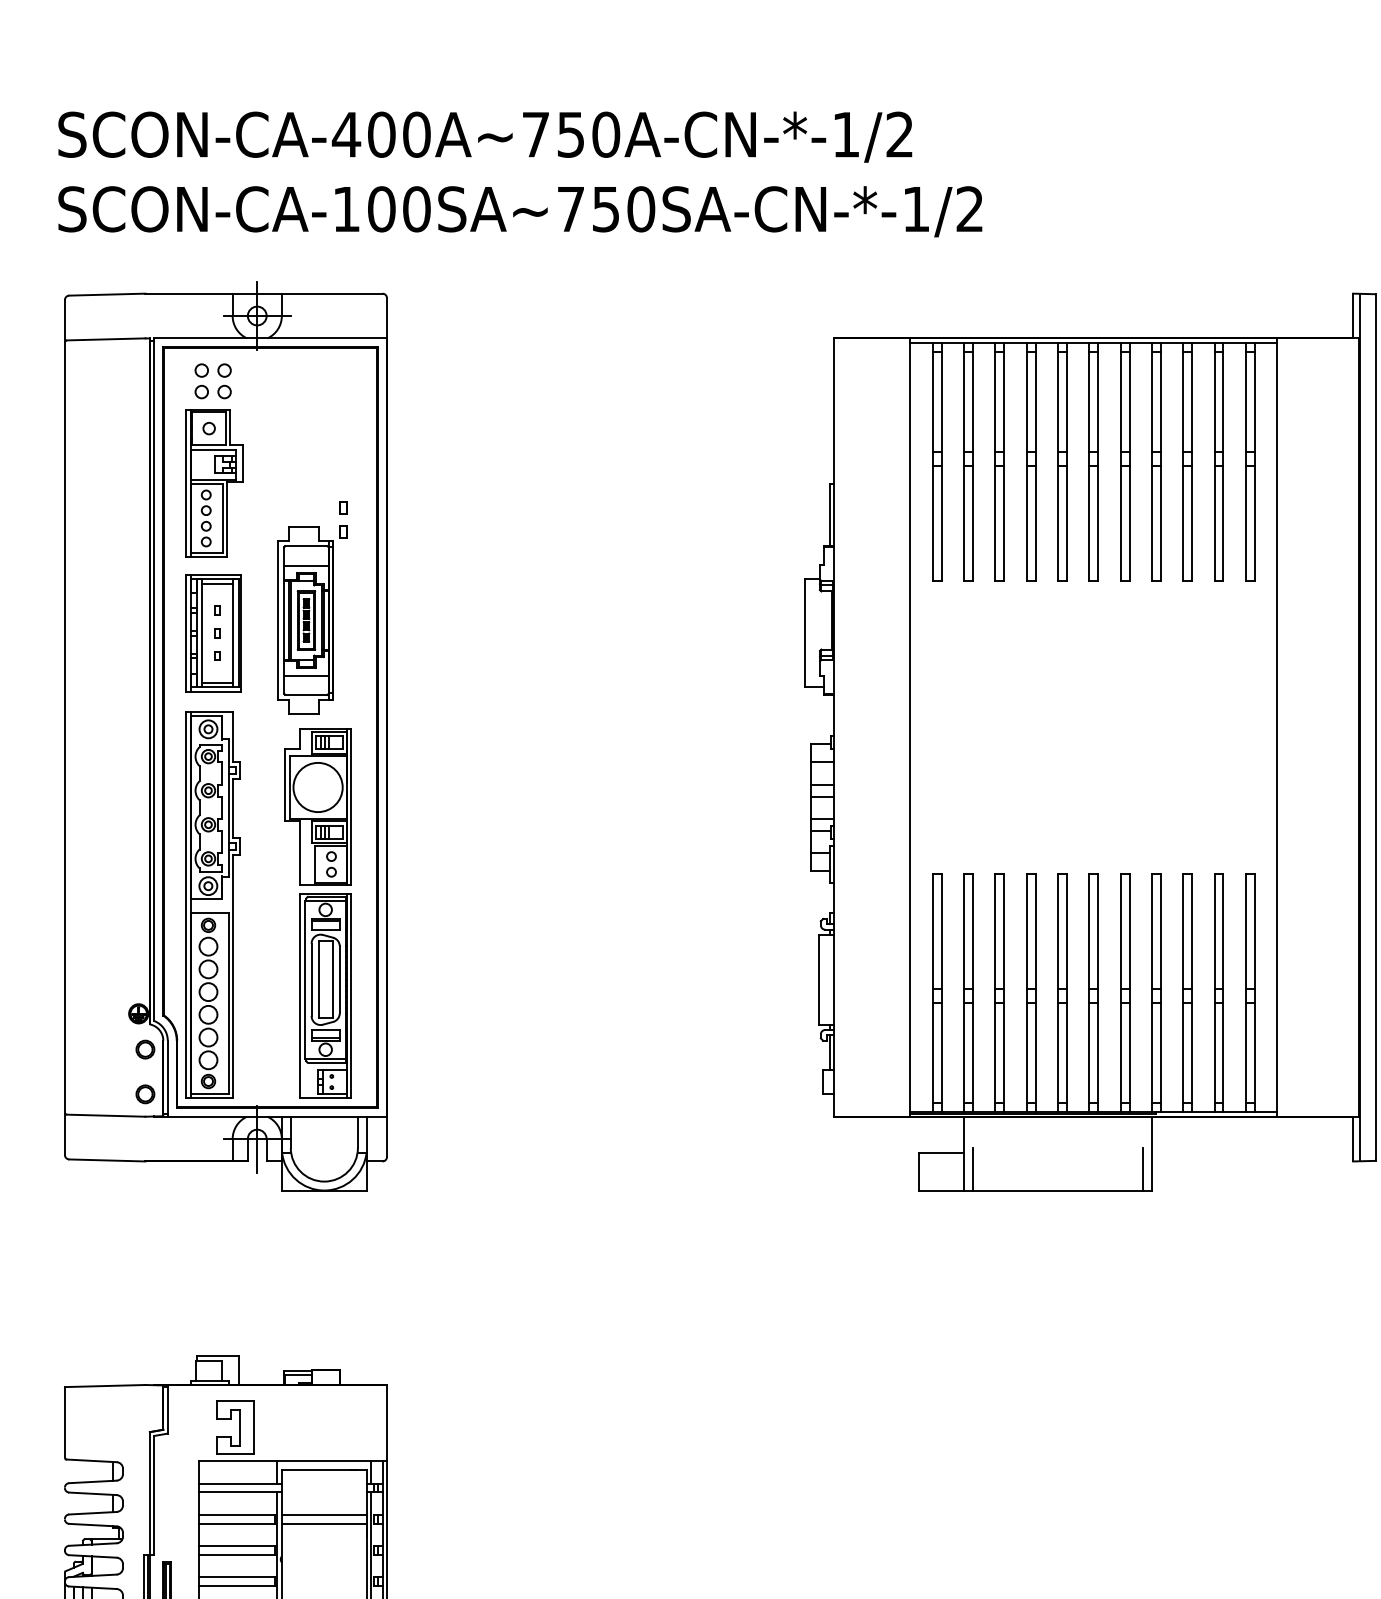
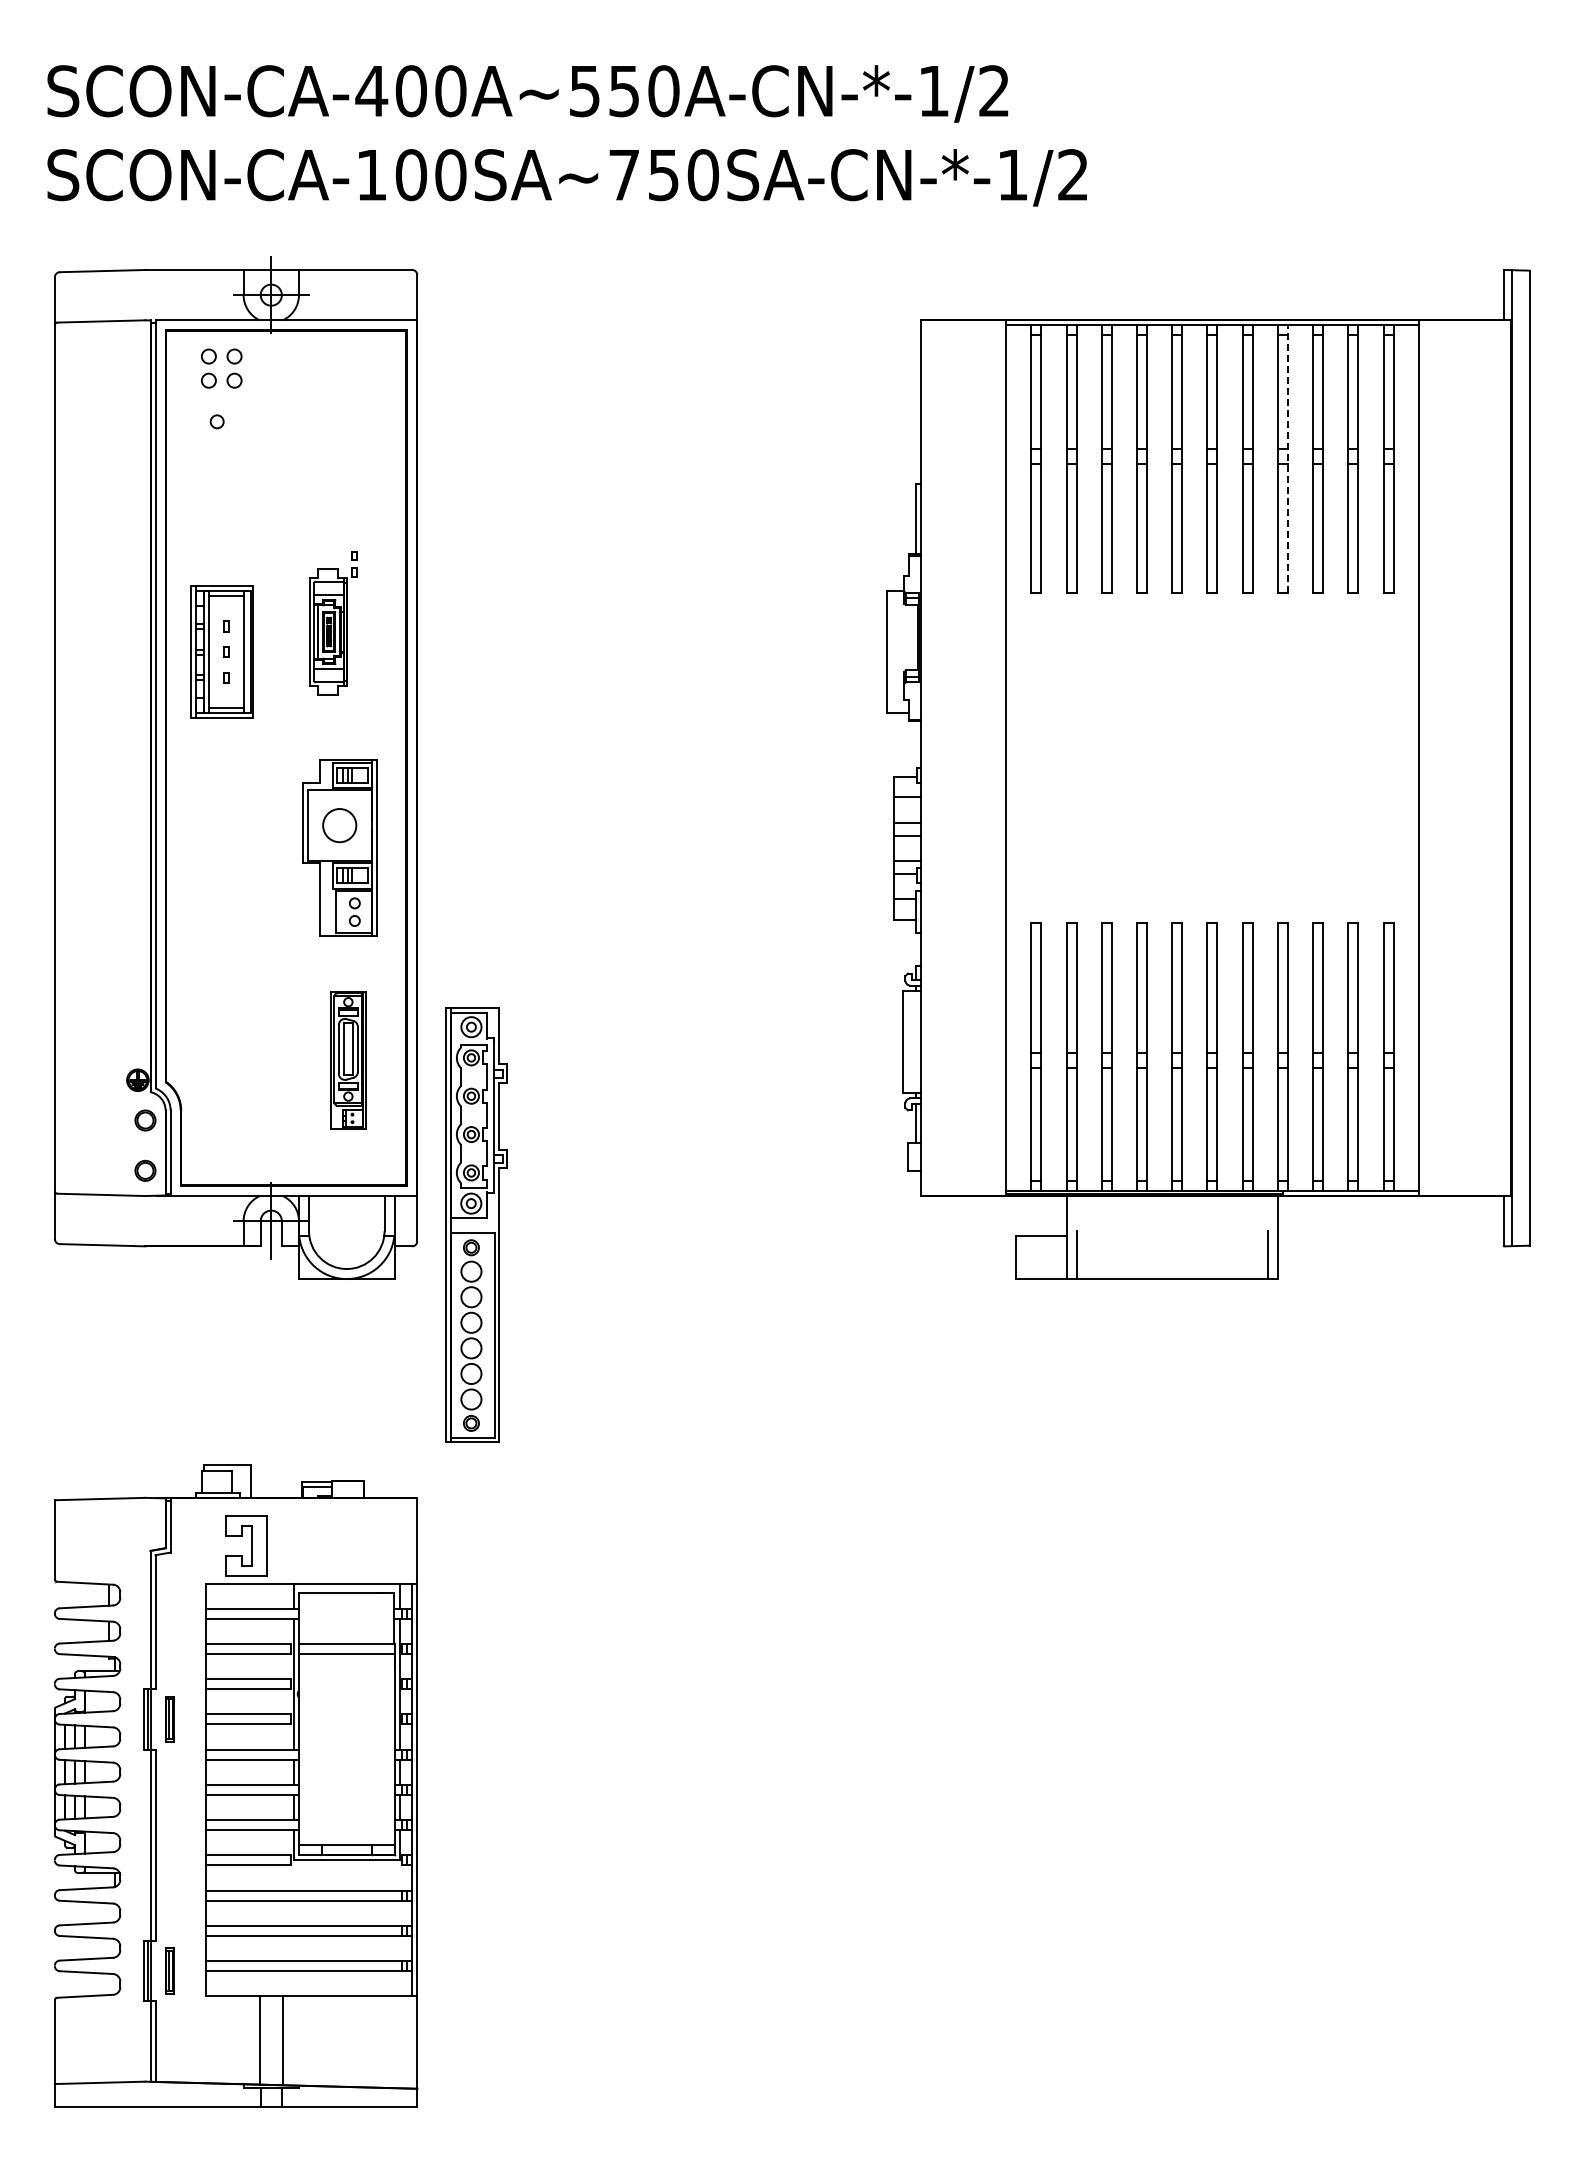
text: (535, 135) -> (584, 91), SCON-CA-400A~750A-CN-*-1/2 -> SCON-CA-400A~550A-CN-*-1/2
line: (1160, 462) -> (1287, 459), solid -> dashed
part: (214, 482) -> (223, 482), removed
part: (311, 607) -> (332, 623), size x0.6
circle: (317, 787) -> (339, 825), size x0.6
part: (213, 904) -> (476, 1224), moved
part: (325, 996) -> (348, 1060), size x0.6

